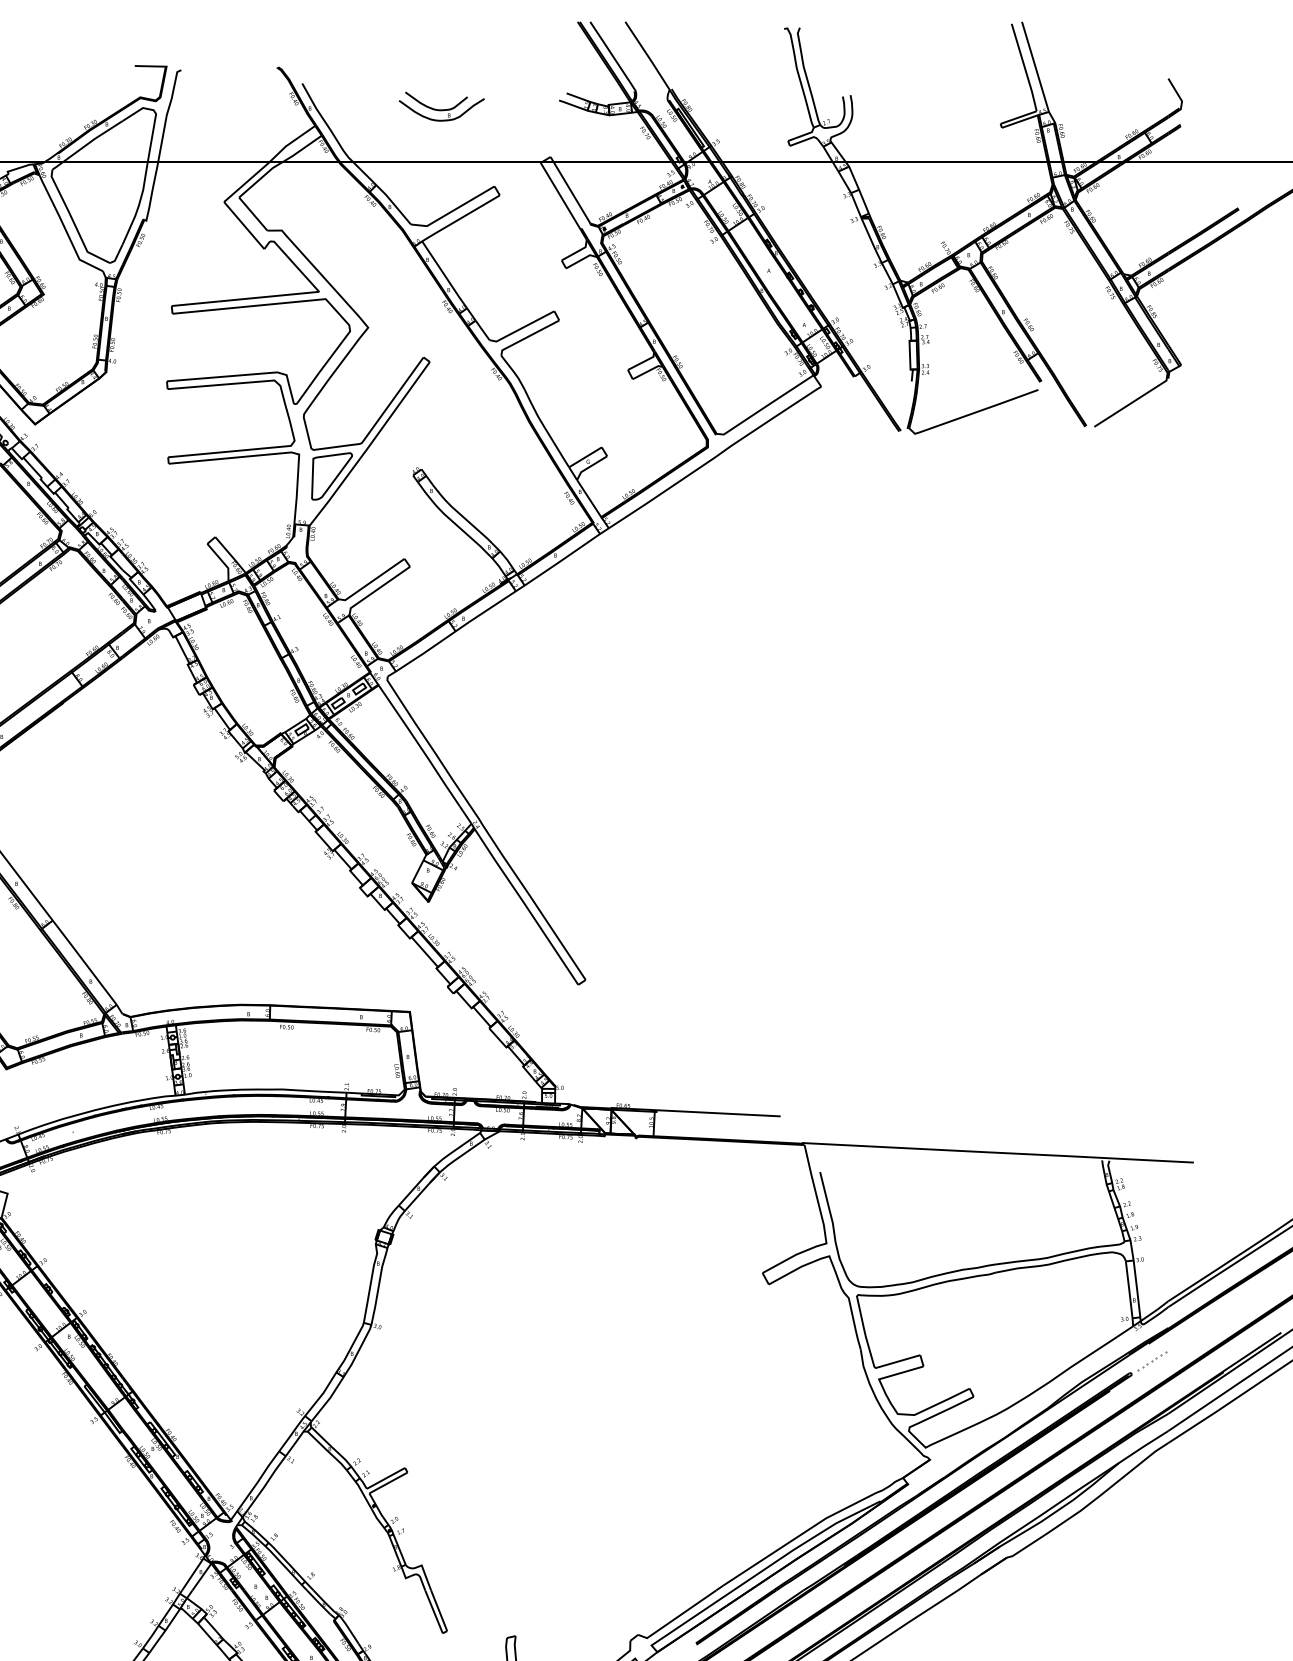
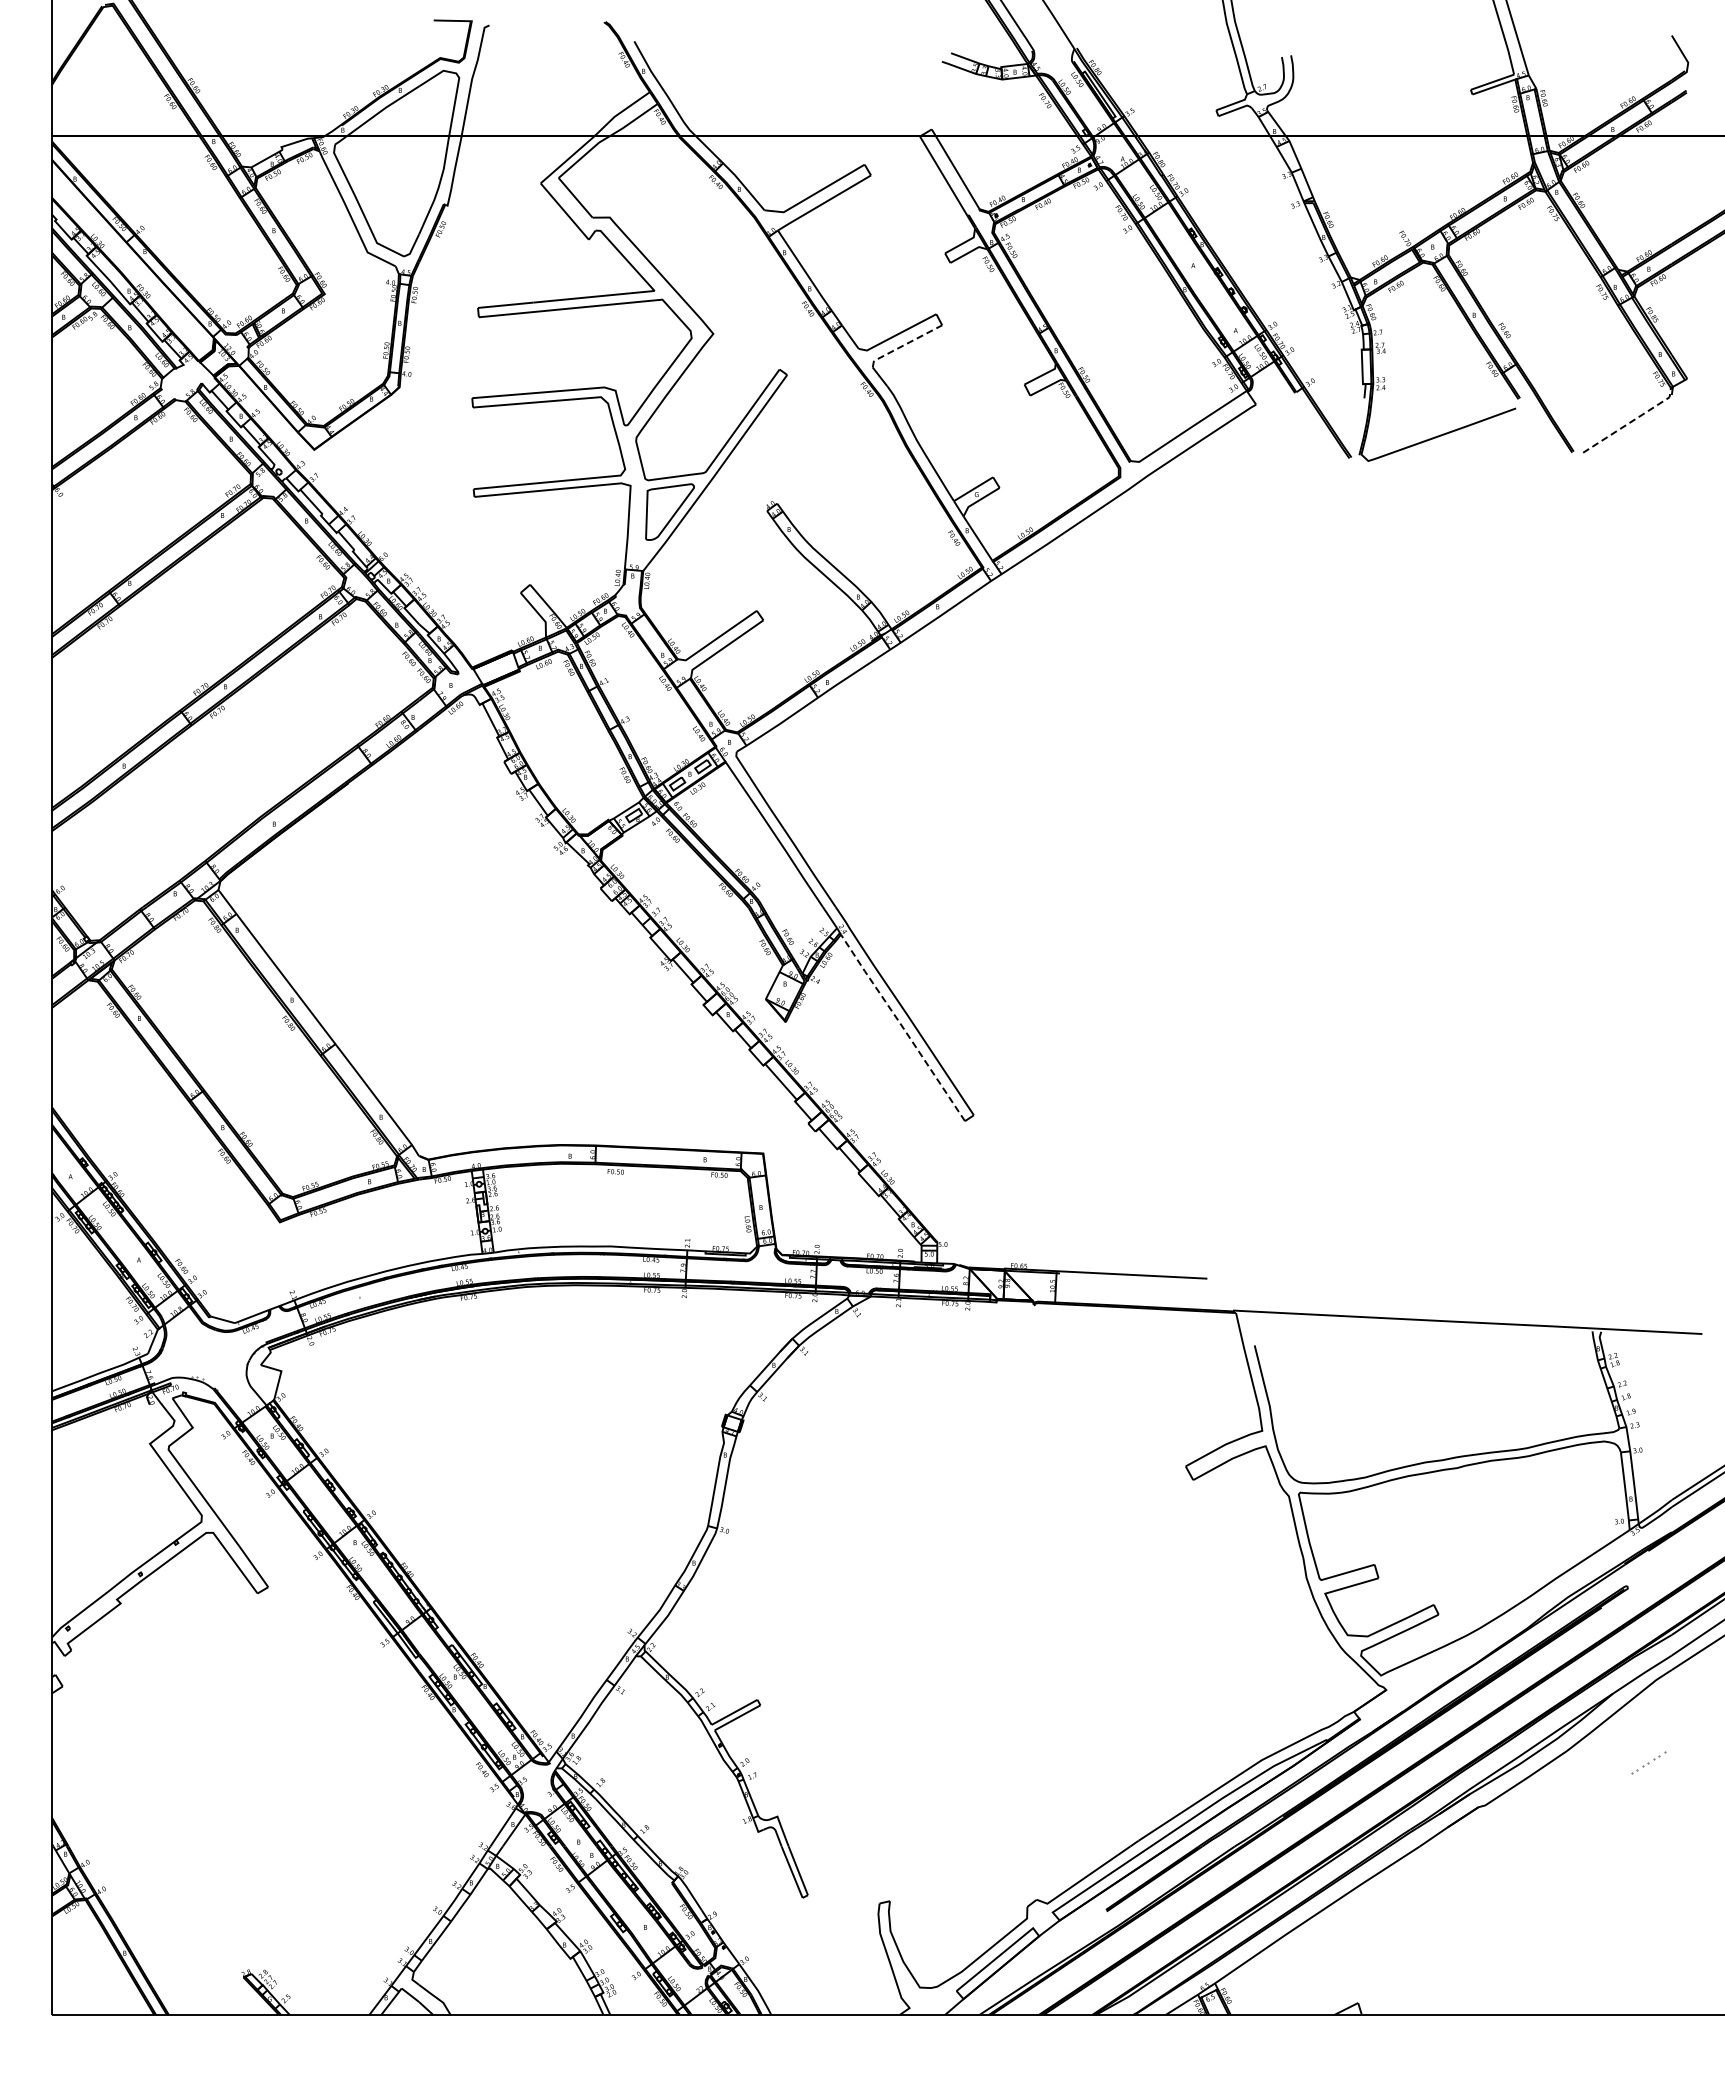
part: (441, 106) -> (801, 68), removed
line: (527, 337) -> (904, 345), solid -> dashed
line: (1133, 401) -> (1630, 422), solid -> dashed
line: (526, 905) -> (902, 1026), solid -> dashed
part: (1152, 1360) -> (1648, 1762), moved

